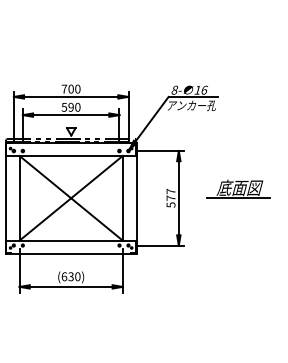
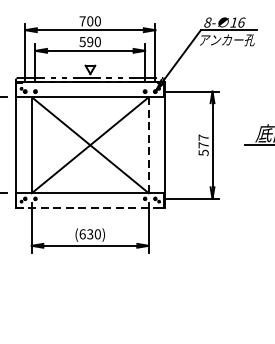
line: (122, 198) -> (148, 145), solid -> dashed
line: (71, 253) -> (90, 207), solid -> dashed

